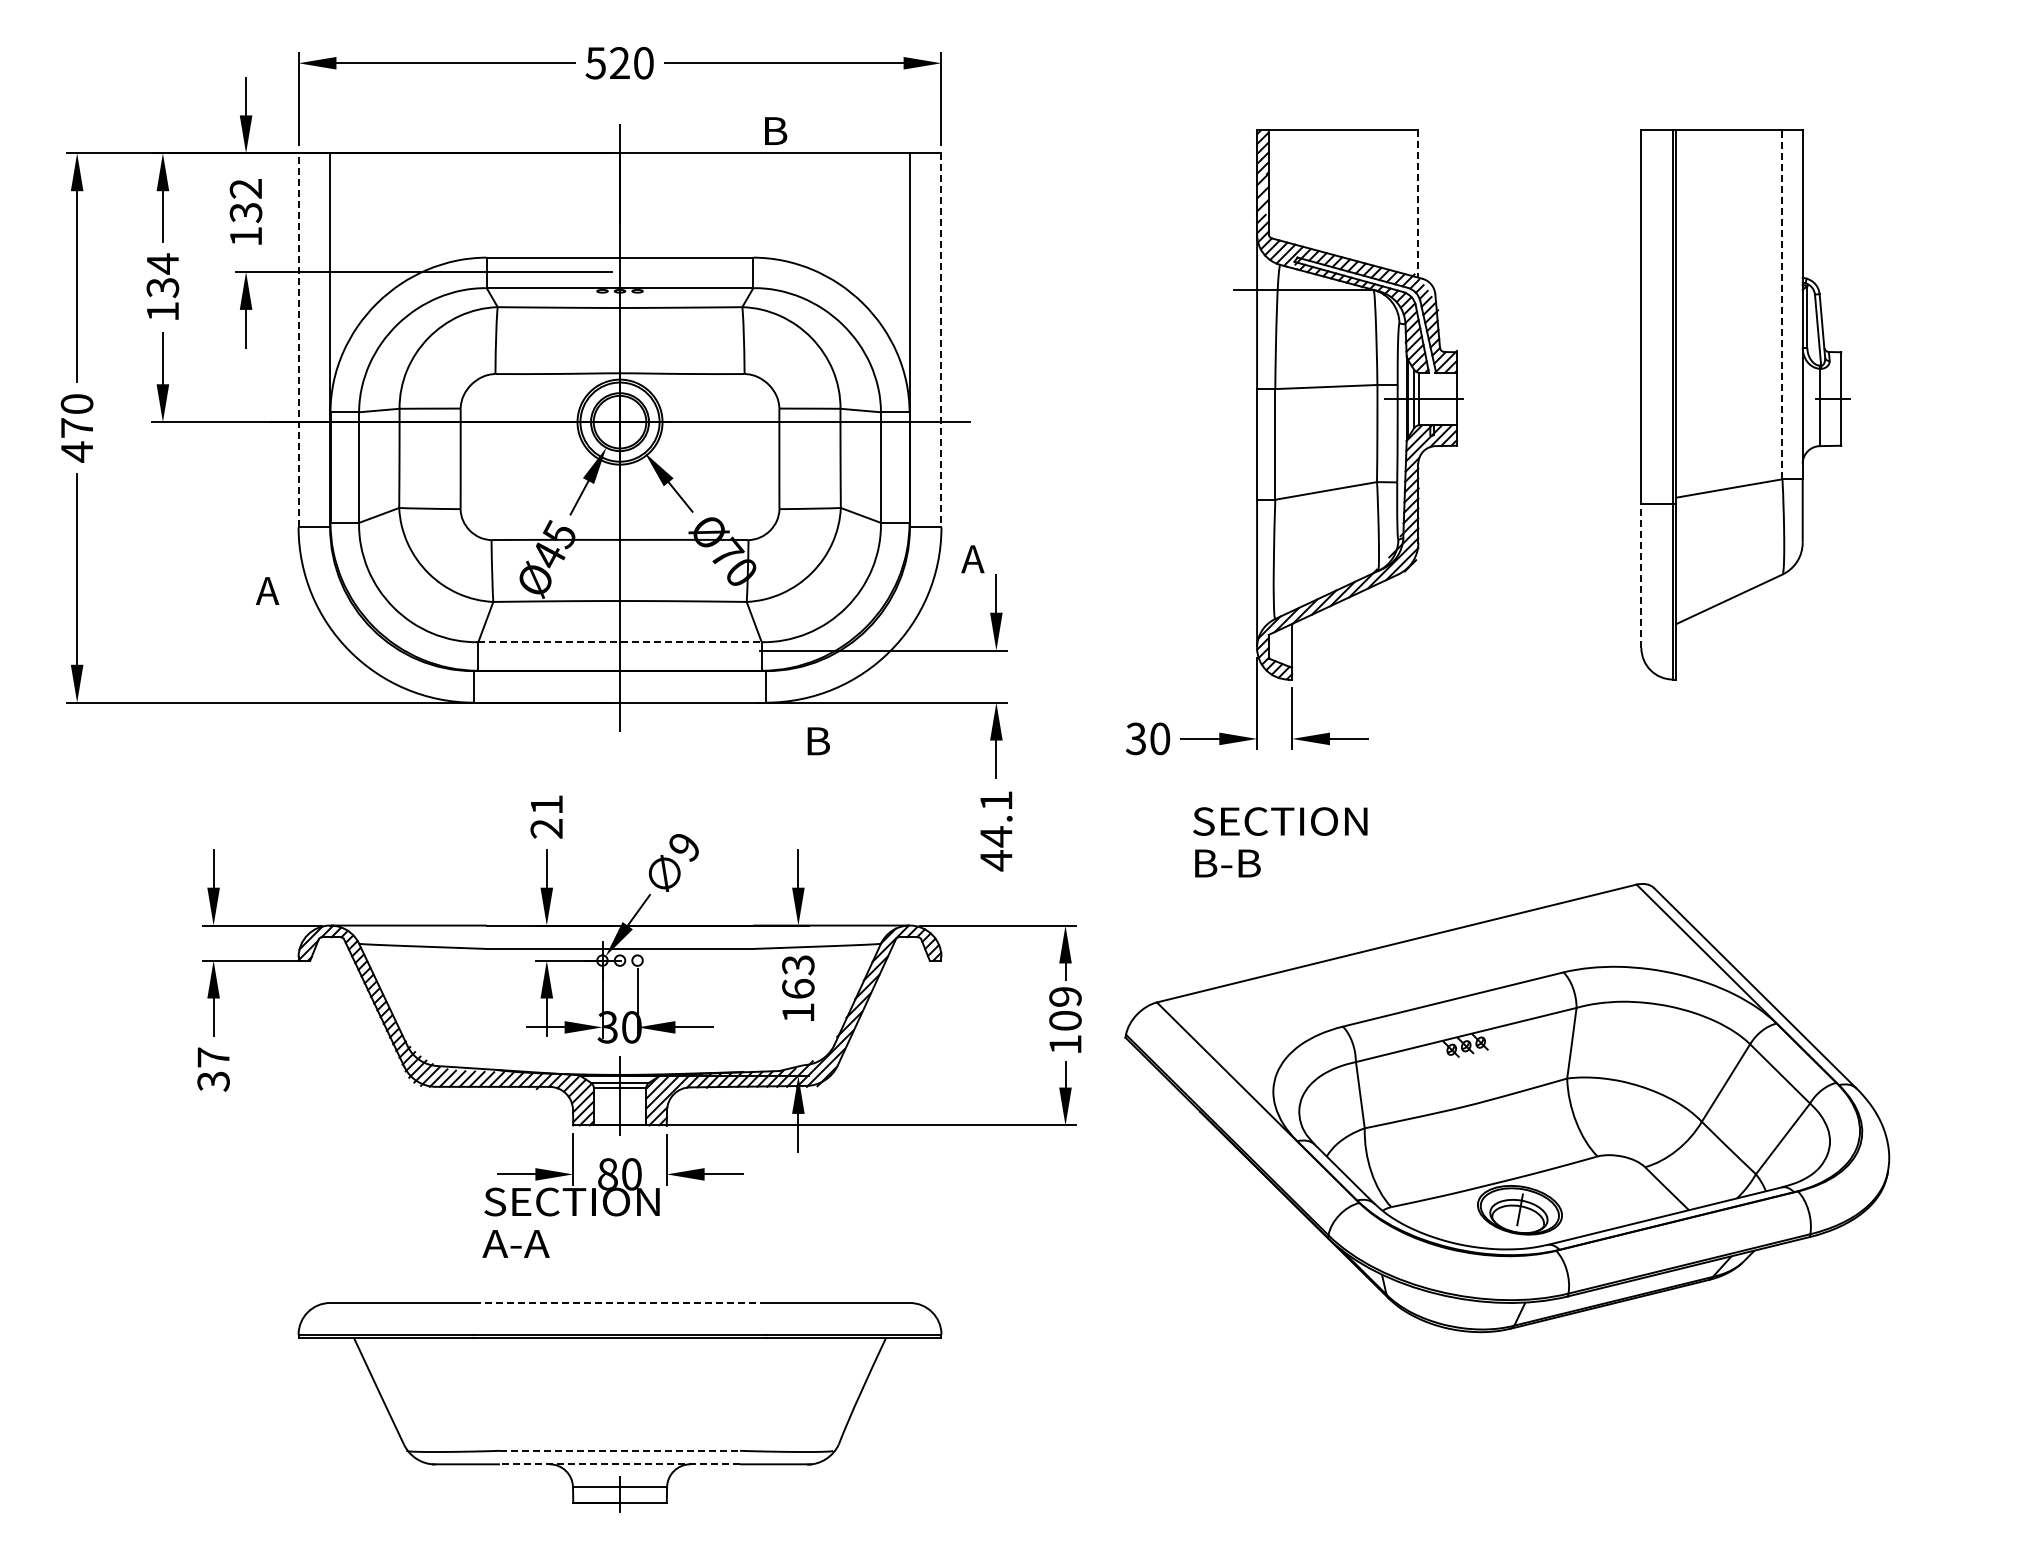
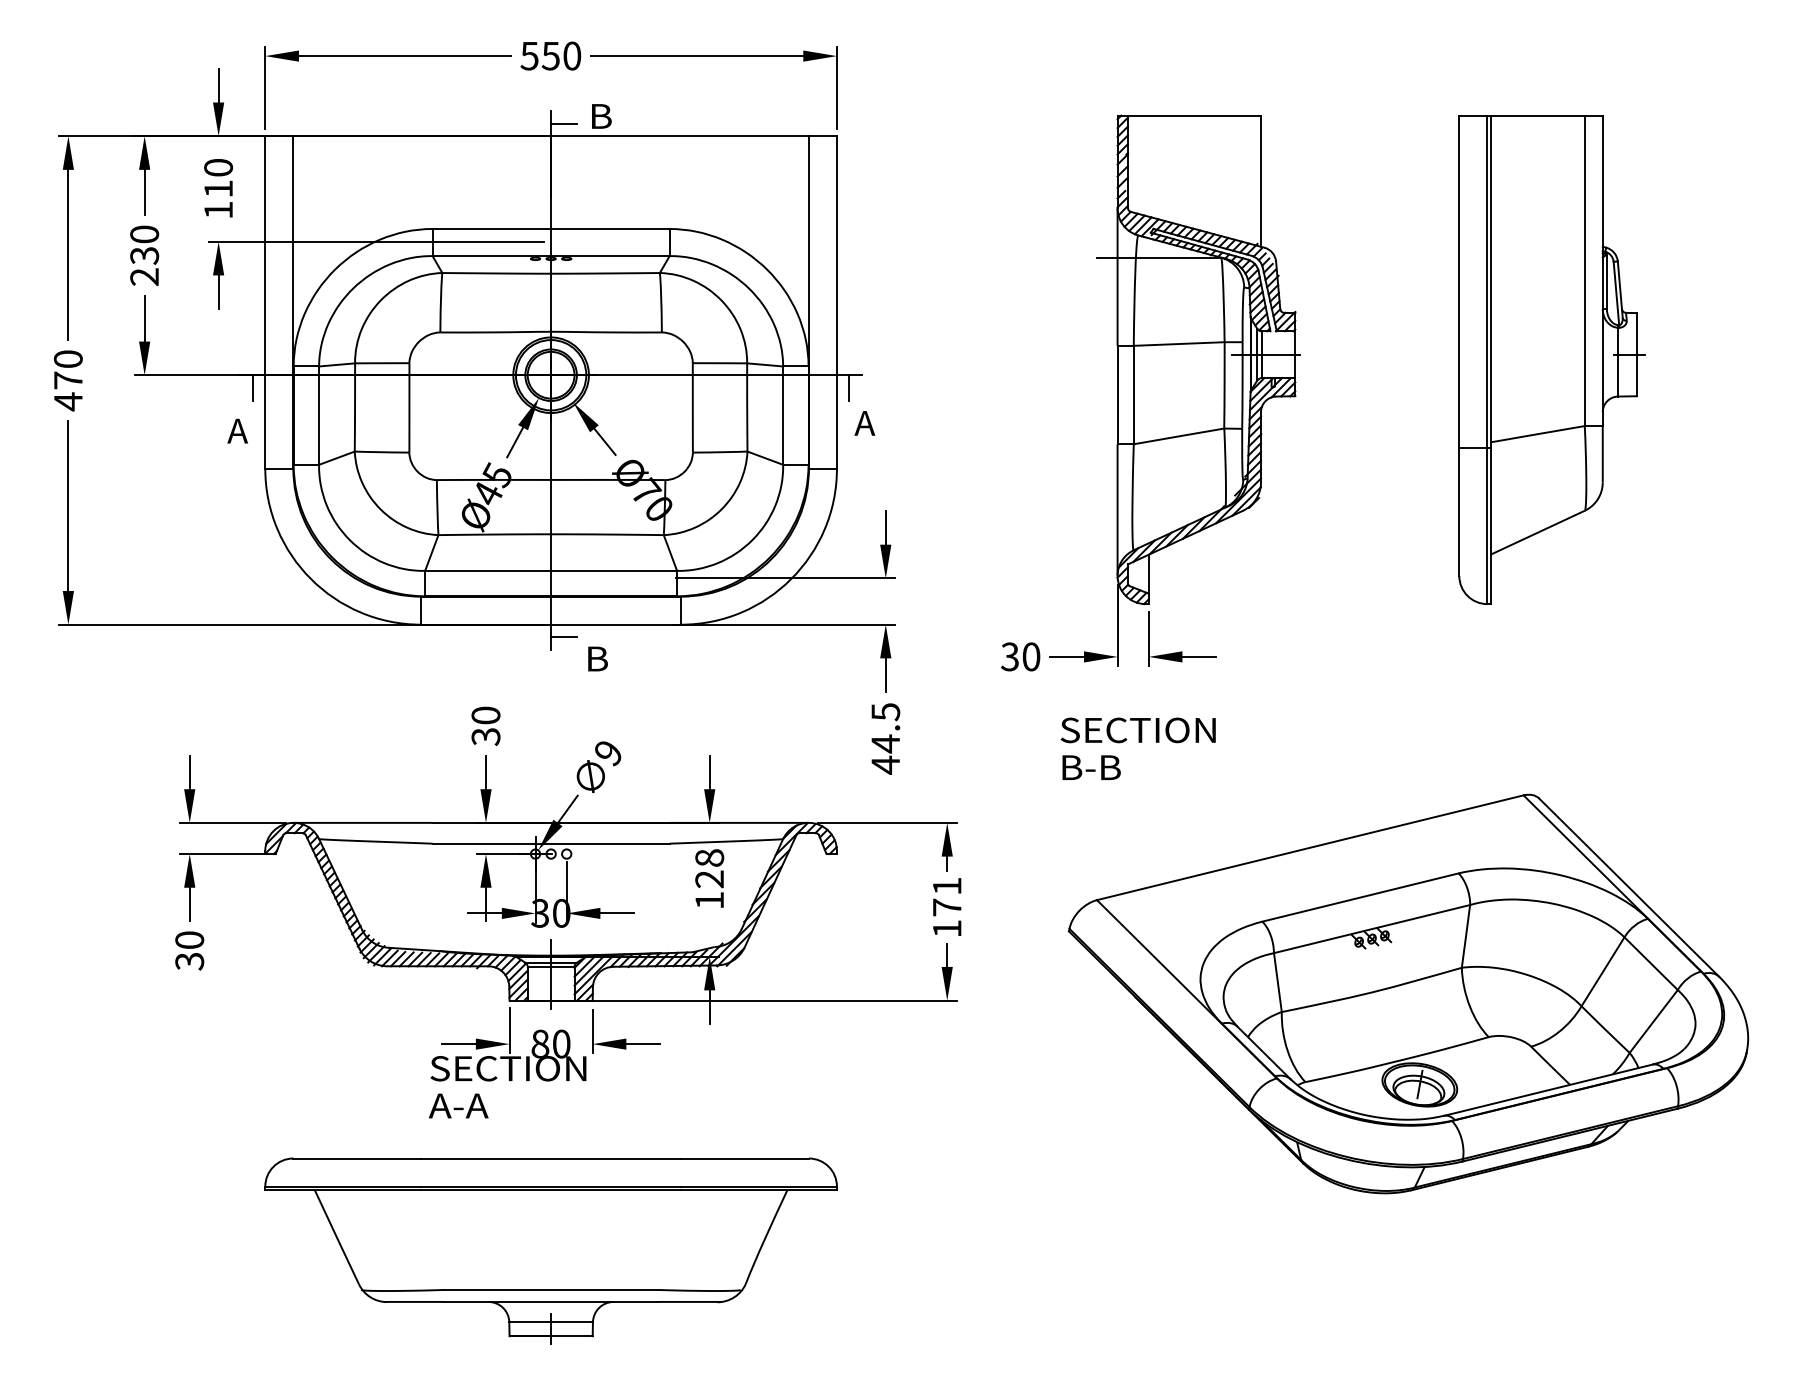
text: (619, 63) -> (550, 56), 520 -> 550
text: (776, 130) -> (602, 115), moved
line: (634, 139) -> (563, 123), added
text: (245, 201) -> (218, 179), 132 -> 110
line: (1418, 203) -> (1261, 180), dashed -> solid
text: (162, 287) -> (144, 255), 134 -> 230
line: (1782, 304) -> (1584, 270), dashed -> solid
line: (298, 339) -> (265, 301), dashed -> solid
line: (941, 340) -> (836, 302), dashed -> solid
line: (284, 436) -> (252, 388), added
line: (955, 436) -> (849, 388), added
text: (972, 559) -> (864, 423), moved
line: (1641, 576) -> (1459, 512), dashed -> solid
text: (267, 590) -> (237, 430), moved
line: (620, 642) -> (551, 571), dashed -> solid
line: (634, 716) -> (563, 636), added
text: (818, 741) -> (597, 659), moved
text: (996, 801) -> (885, 712), 44.1 -> 44.5
text: (546, 817) -> (485, 726), 21 -> 30
text: (798, 976) -> (709, 868), 163 -> 128
text: (1065, 1008) -> (947, 896), 109 -> 171
text: (213, 1057) -> (189, 940), 37 -> 30
part: (1507, 1108) -> (1408, 994), moved
line: (620, 1303) -> (551, 1158), dashed -> solid
line: (620, 1450) -> (551, 1289), dashed -> solid
line: (619, 1464) -> (550, 1302), dashed -> solid

